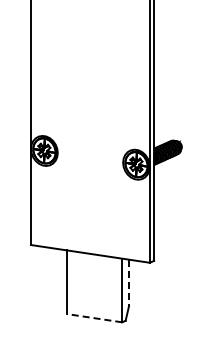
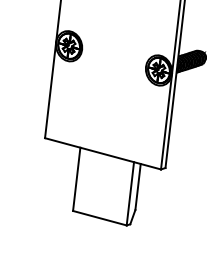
line: (129, 283) -> (138, 187), dashed -> solid
line: (94, 318) -> (99, 218), dashed -> solid

